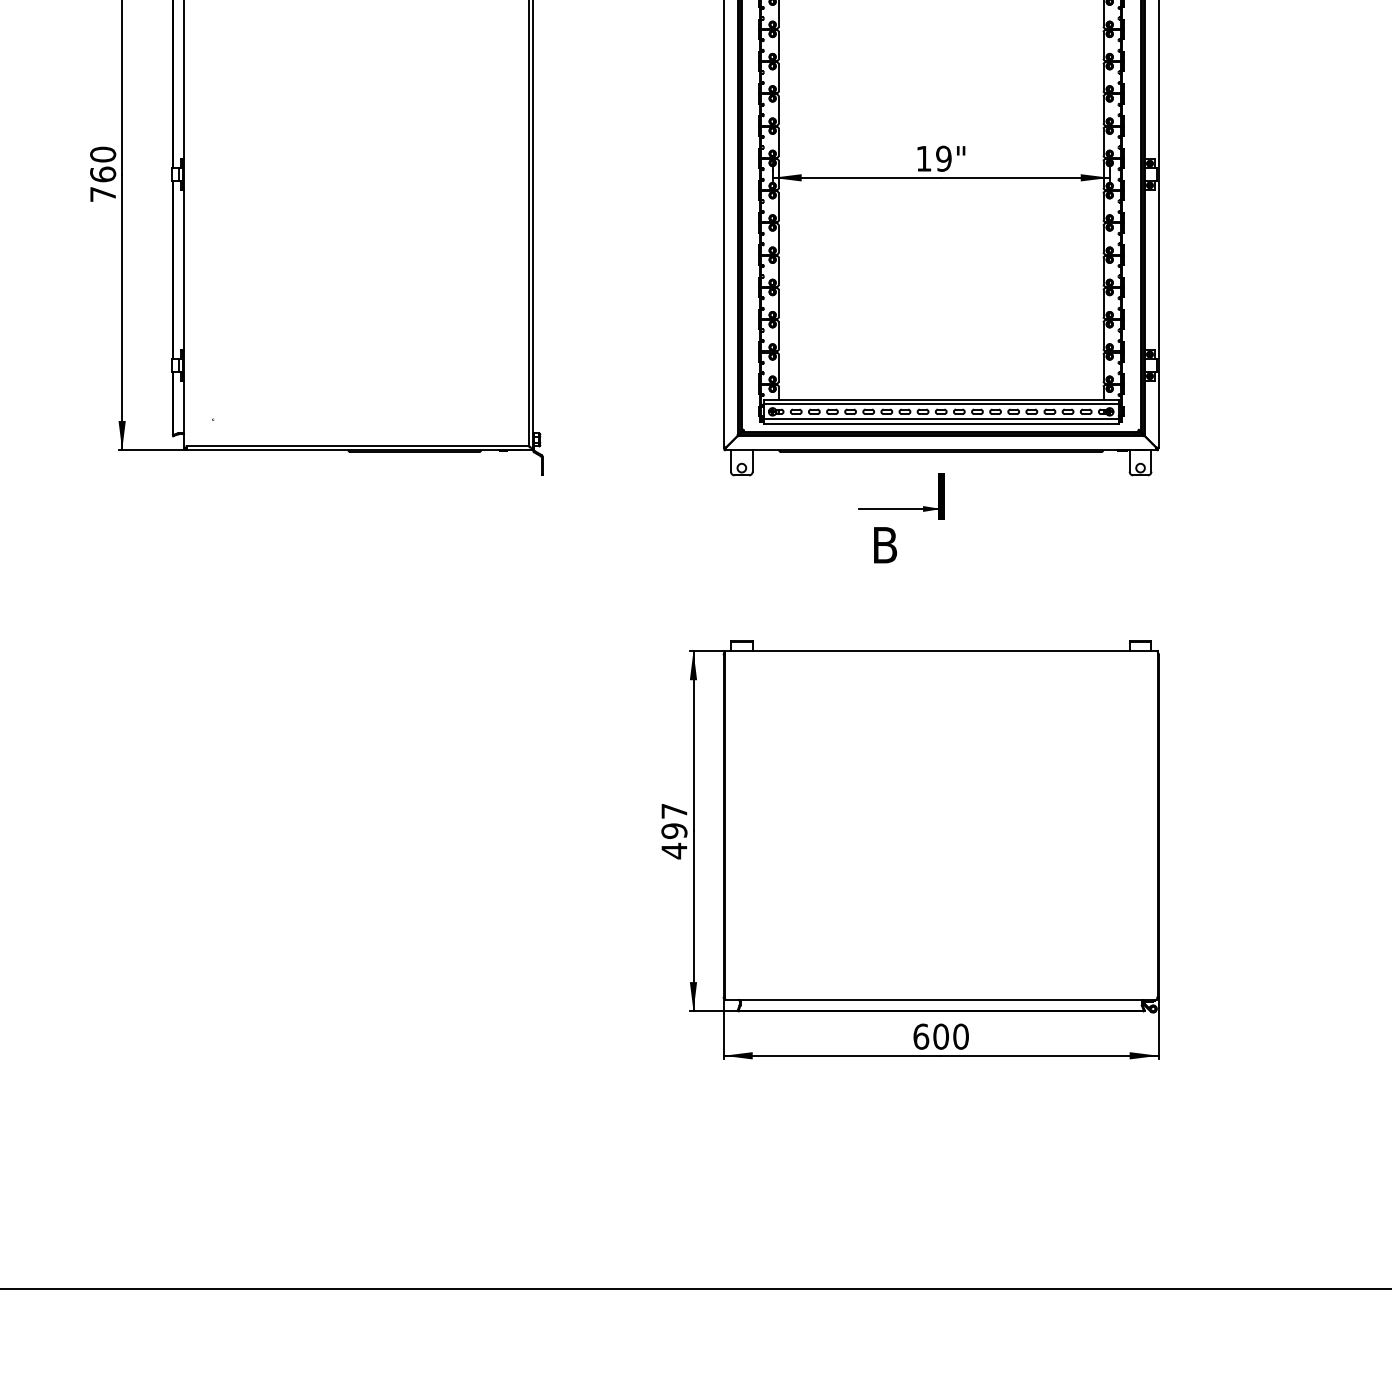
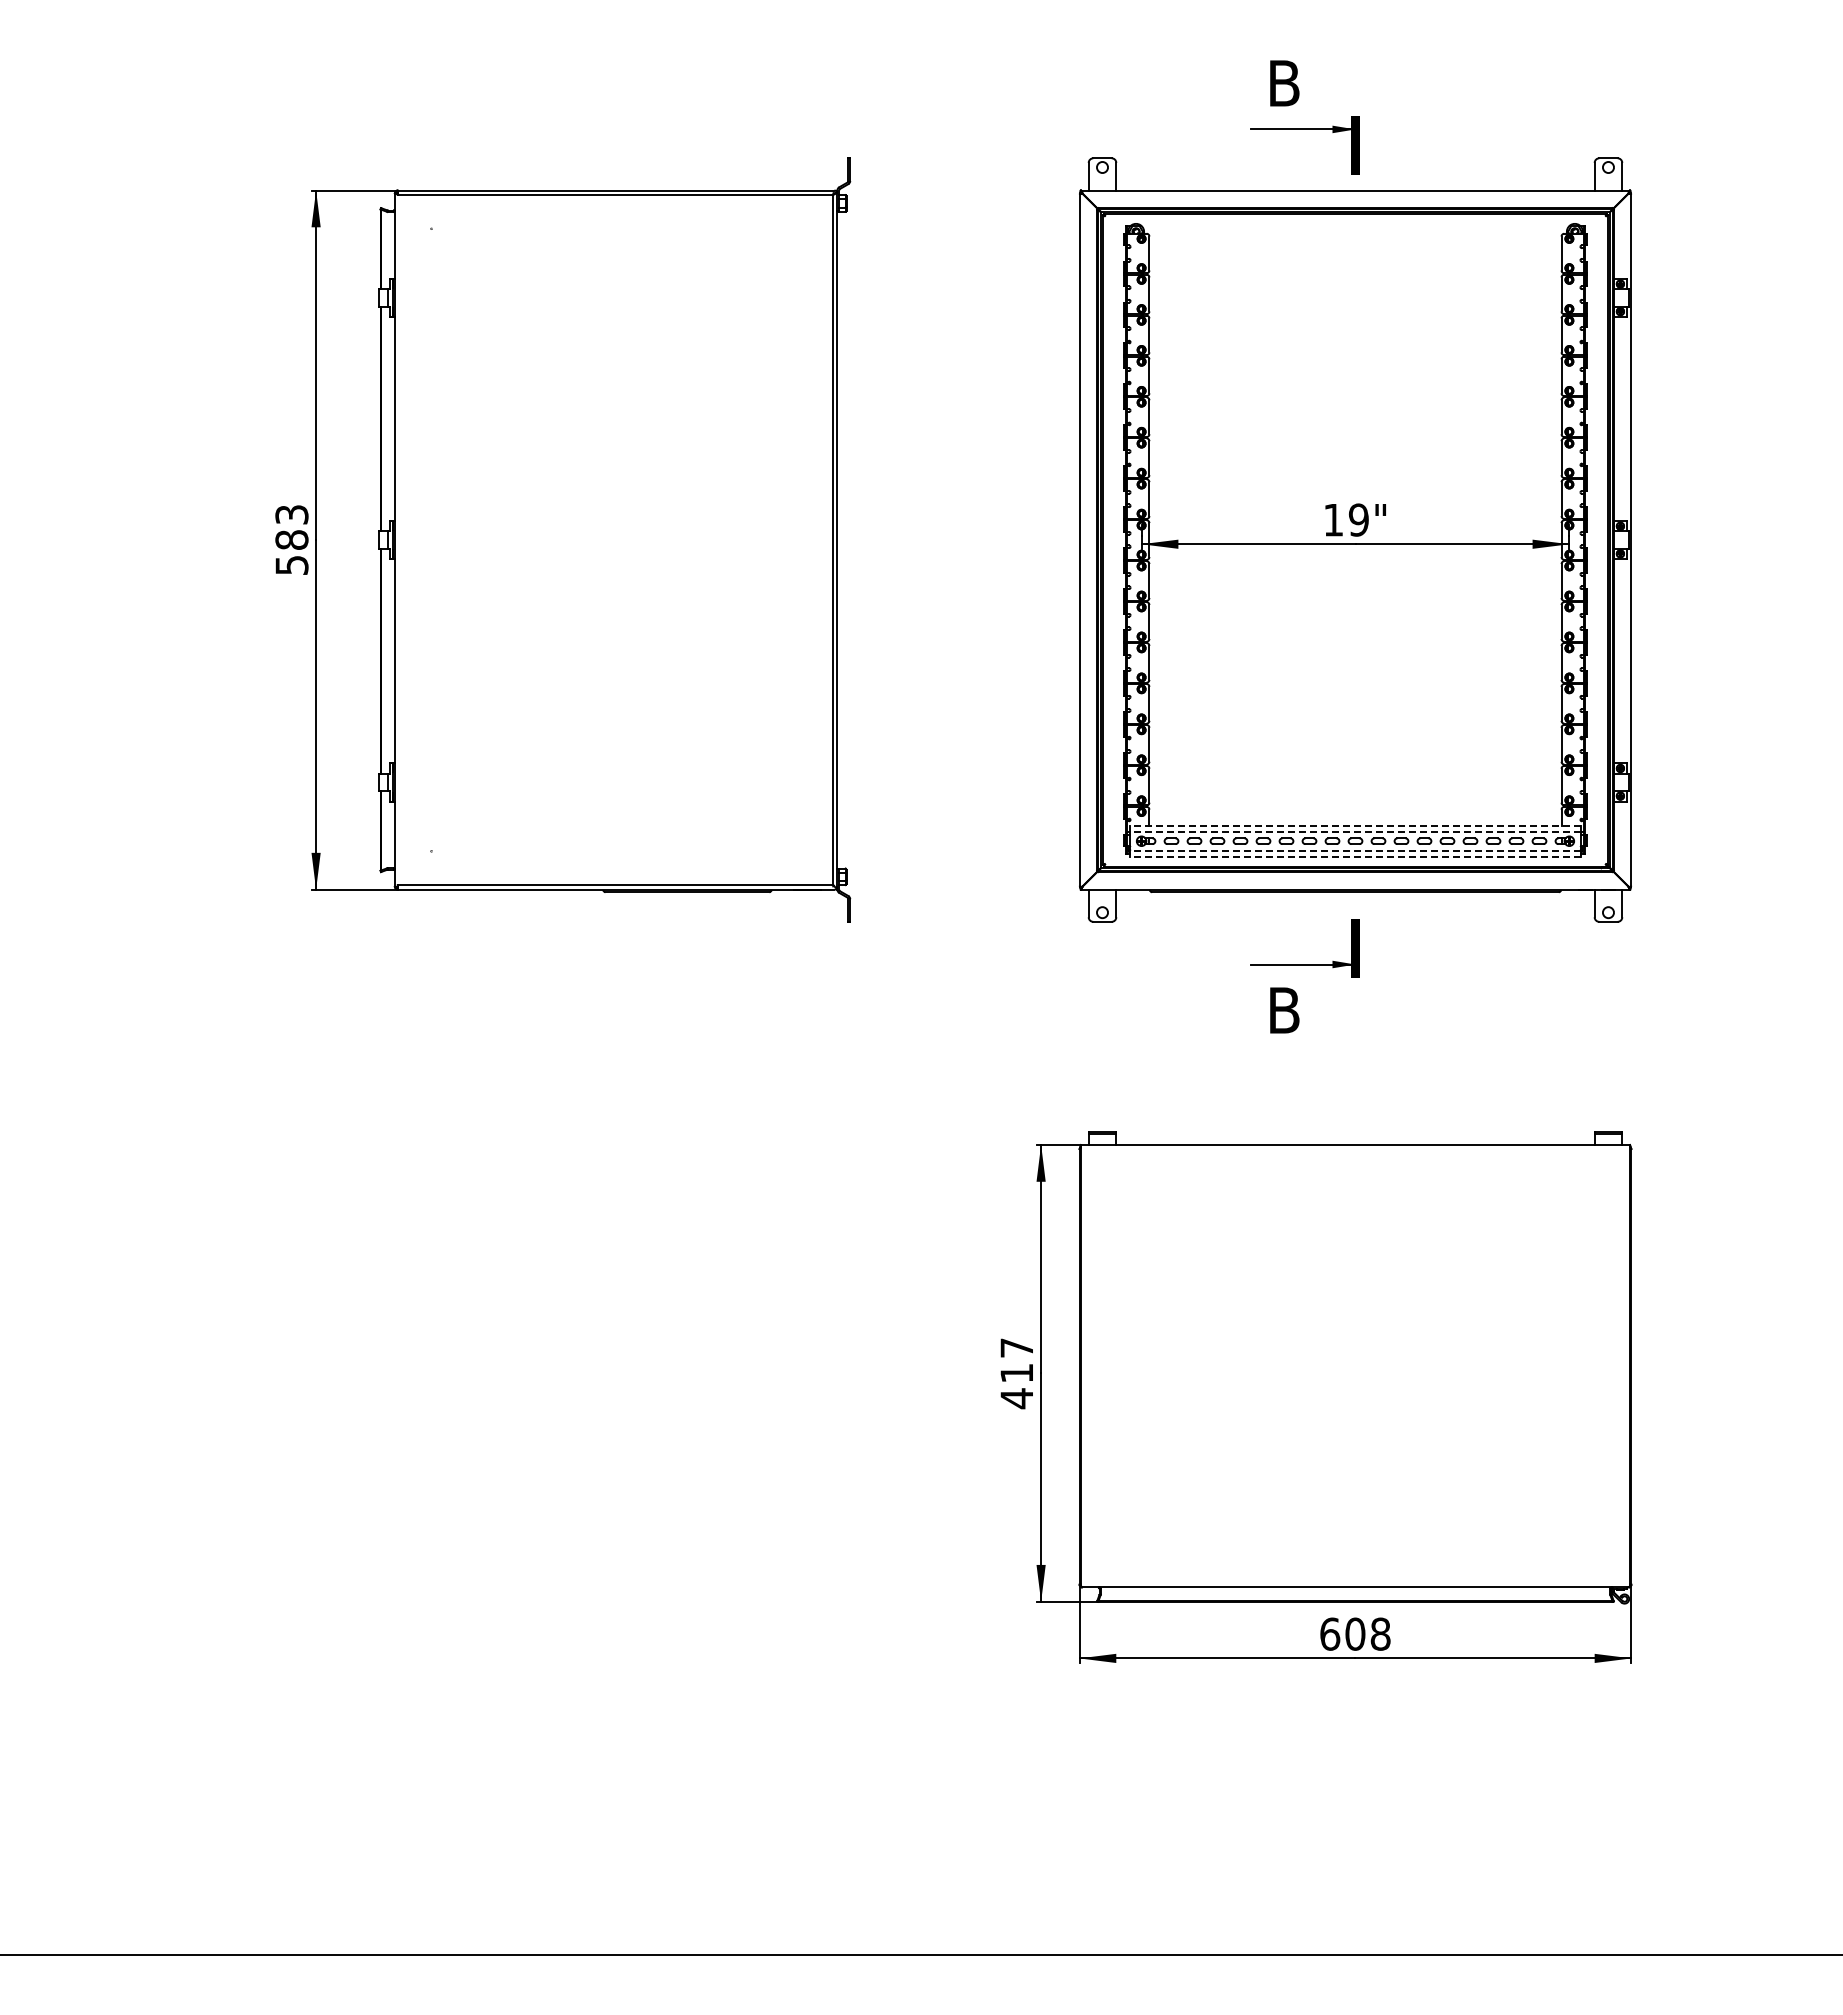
text: (102, 174) -> (291, 539), 760 -> 583
line: (940, 399) -> (1354, 825), solid -> dashed
line: (940, 404) -> (1354, 831), solid -> dashed
line: (940, 419) -> (1354, 850), solid -> dashed
line: (940, 423) -> (1354, 856), solid -> dashed
text: (674, 831) -> (1016, 1373), 497 -> 417
text: (960, 1036) -> (1380, 1633), 600 -> 608

